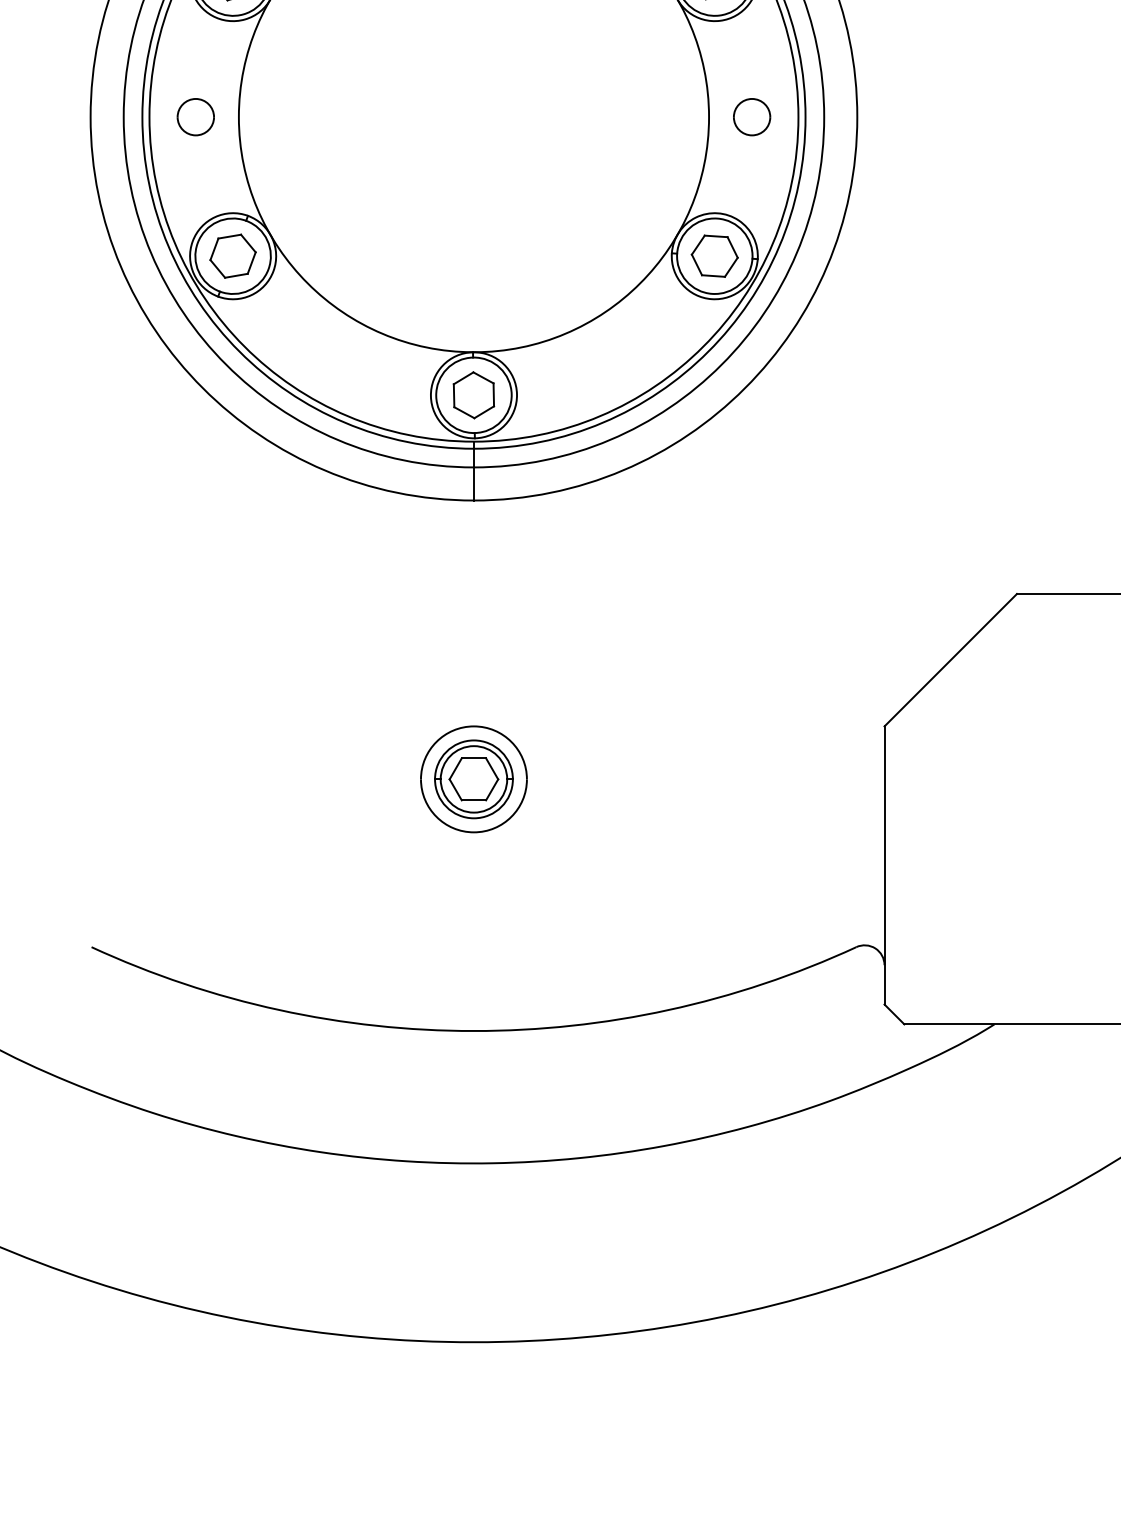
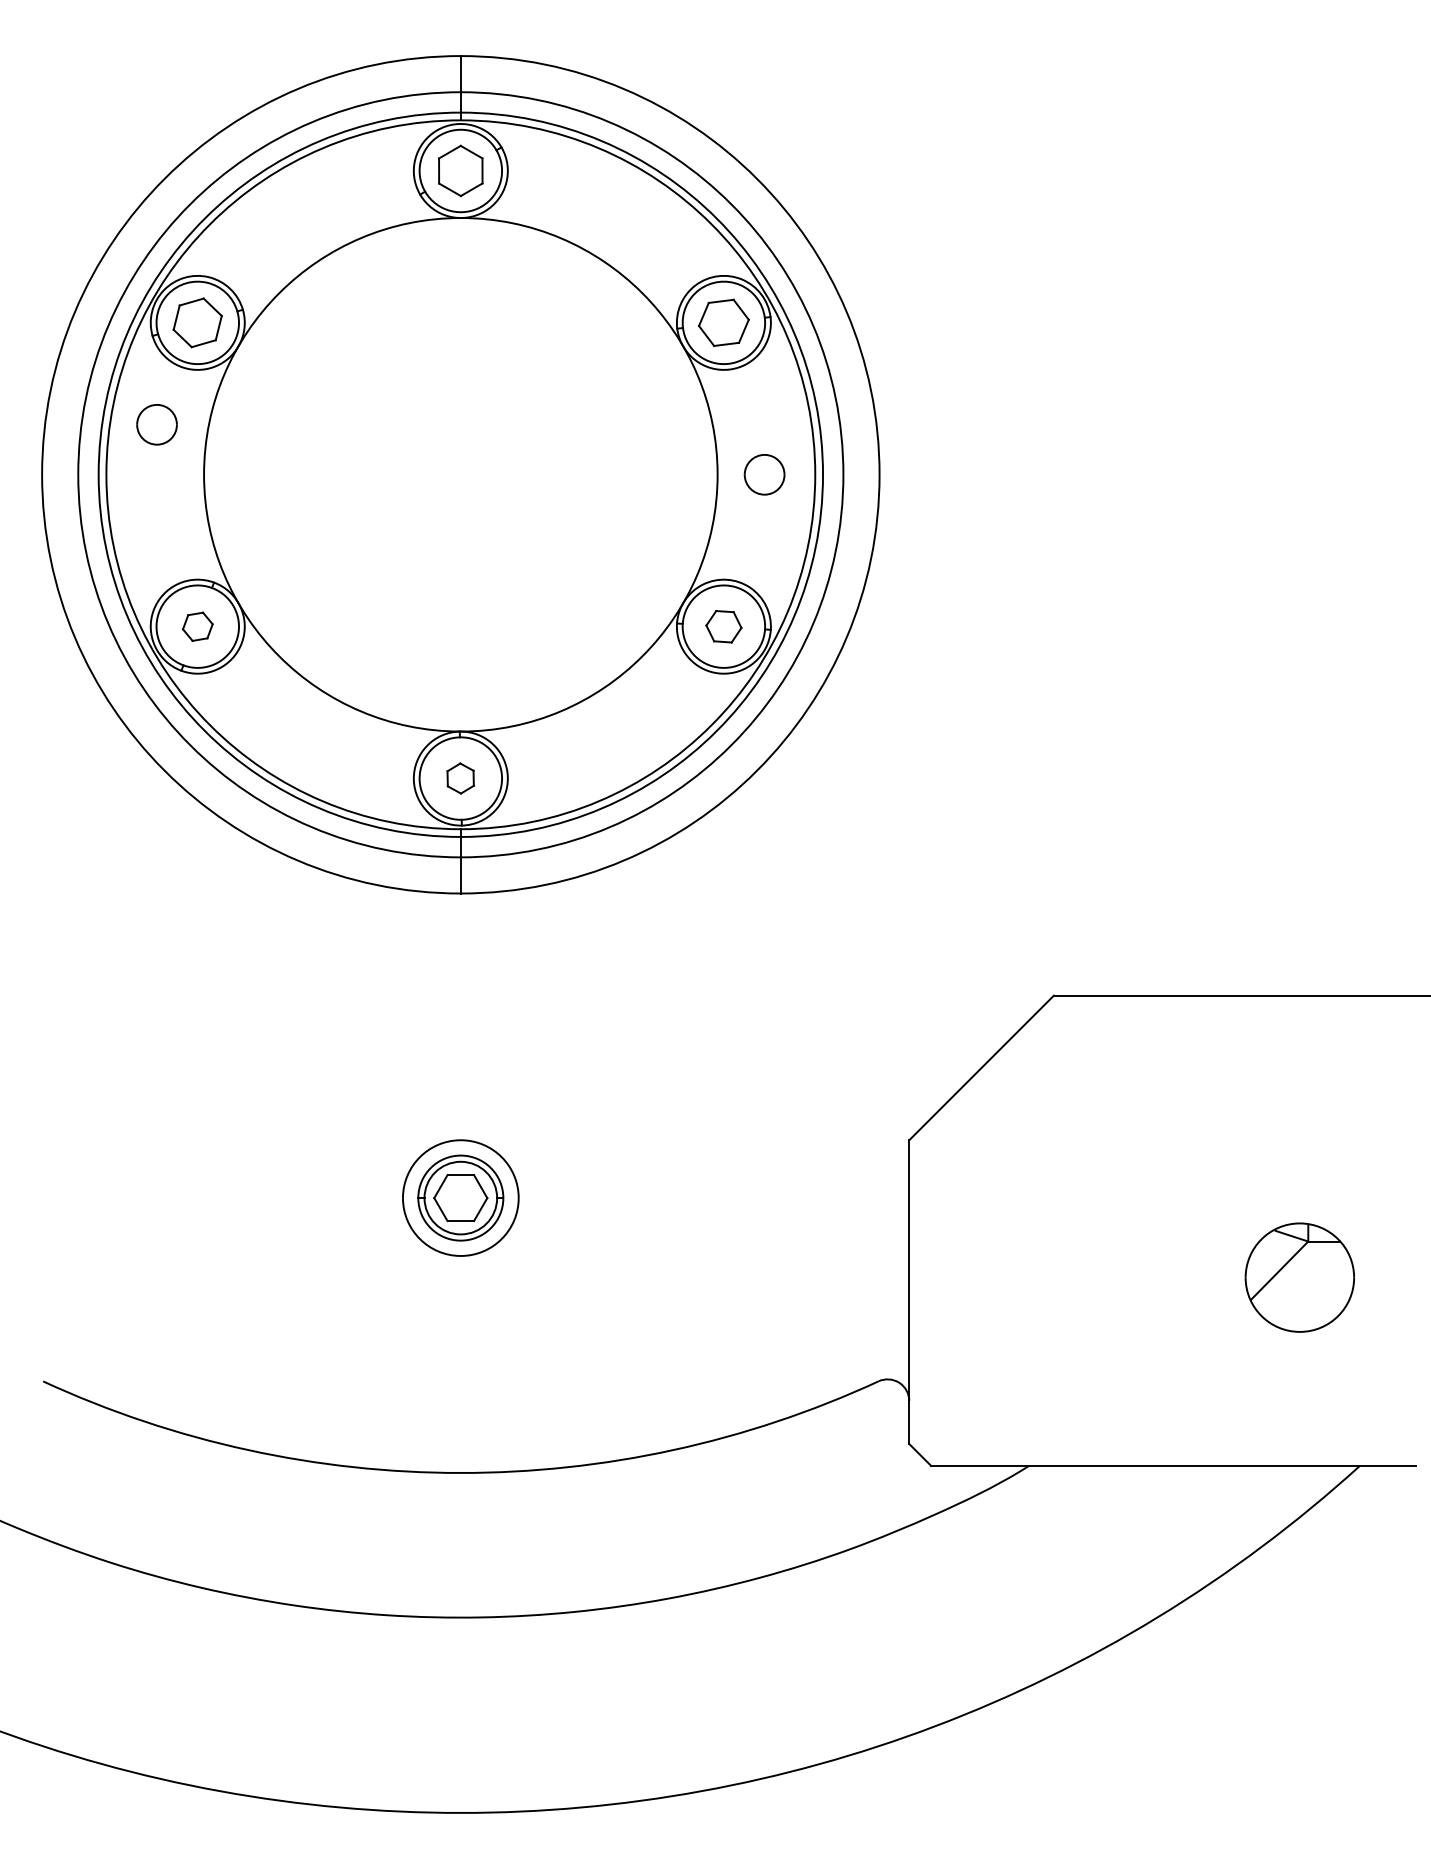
part: (195, 116) -> (156, 424), moved
part: (232, 256) -> (197, 626), size x0.6
part: (714, 256) -> (723, 626), size x0.7
part: (473, 395) -> (460, 778), size x0.6

